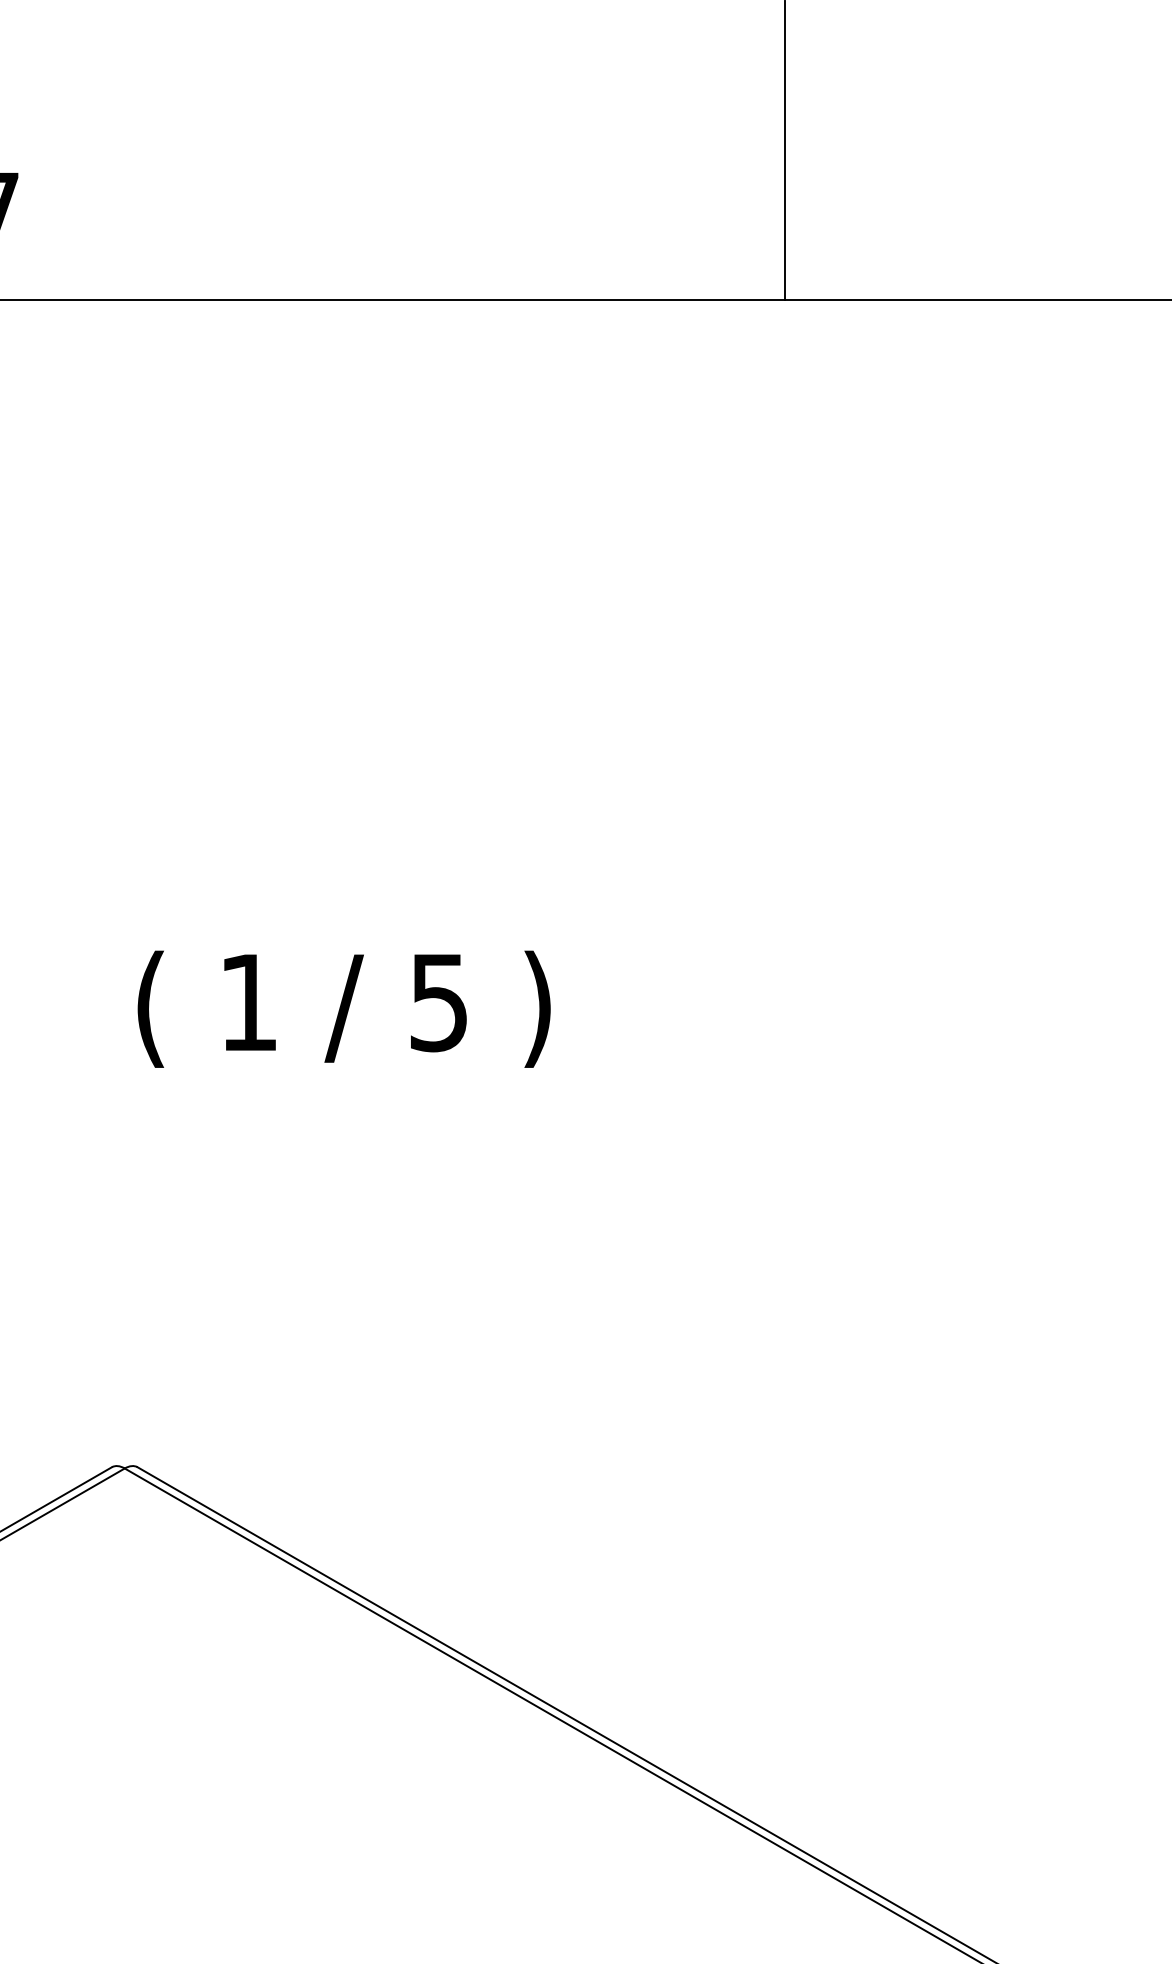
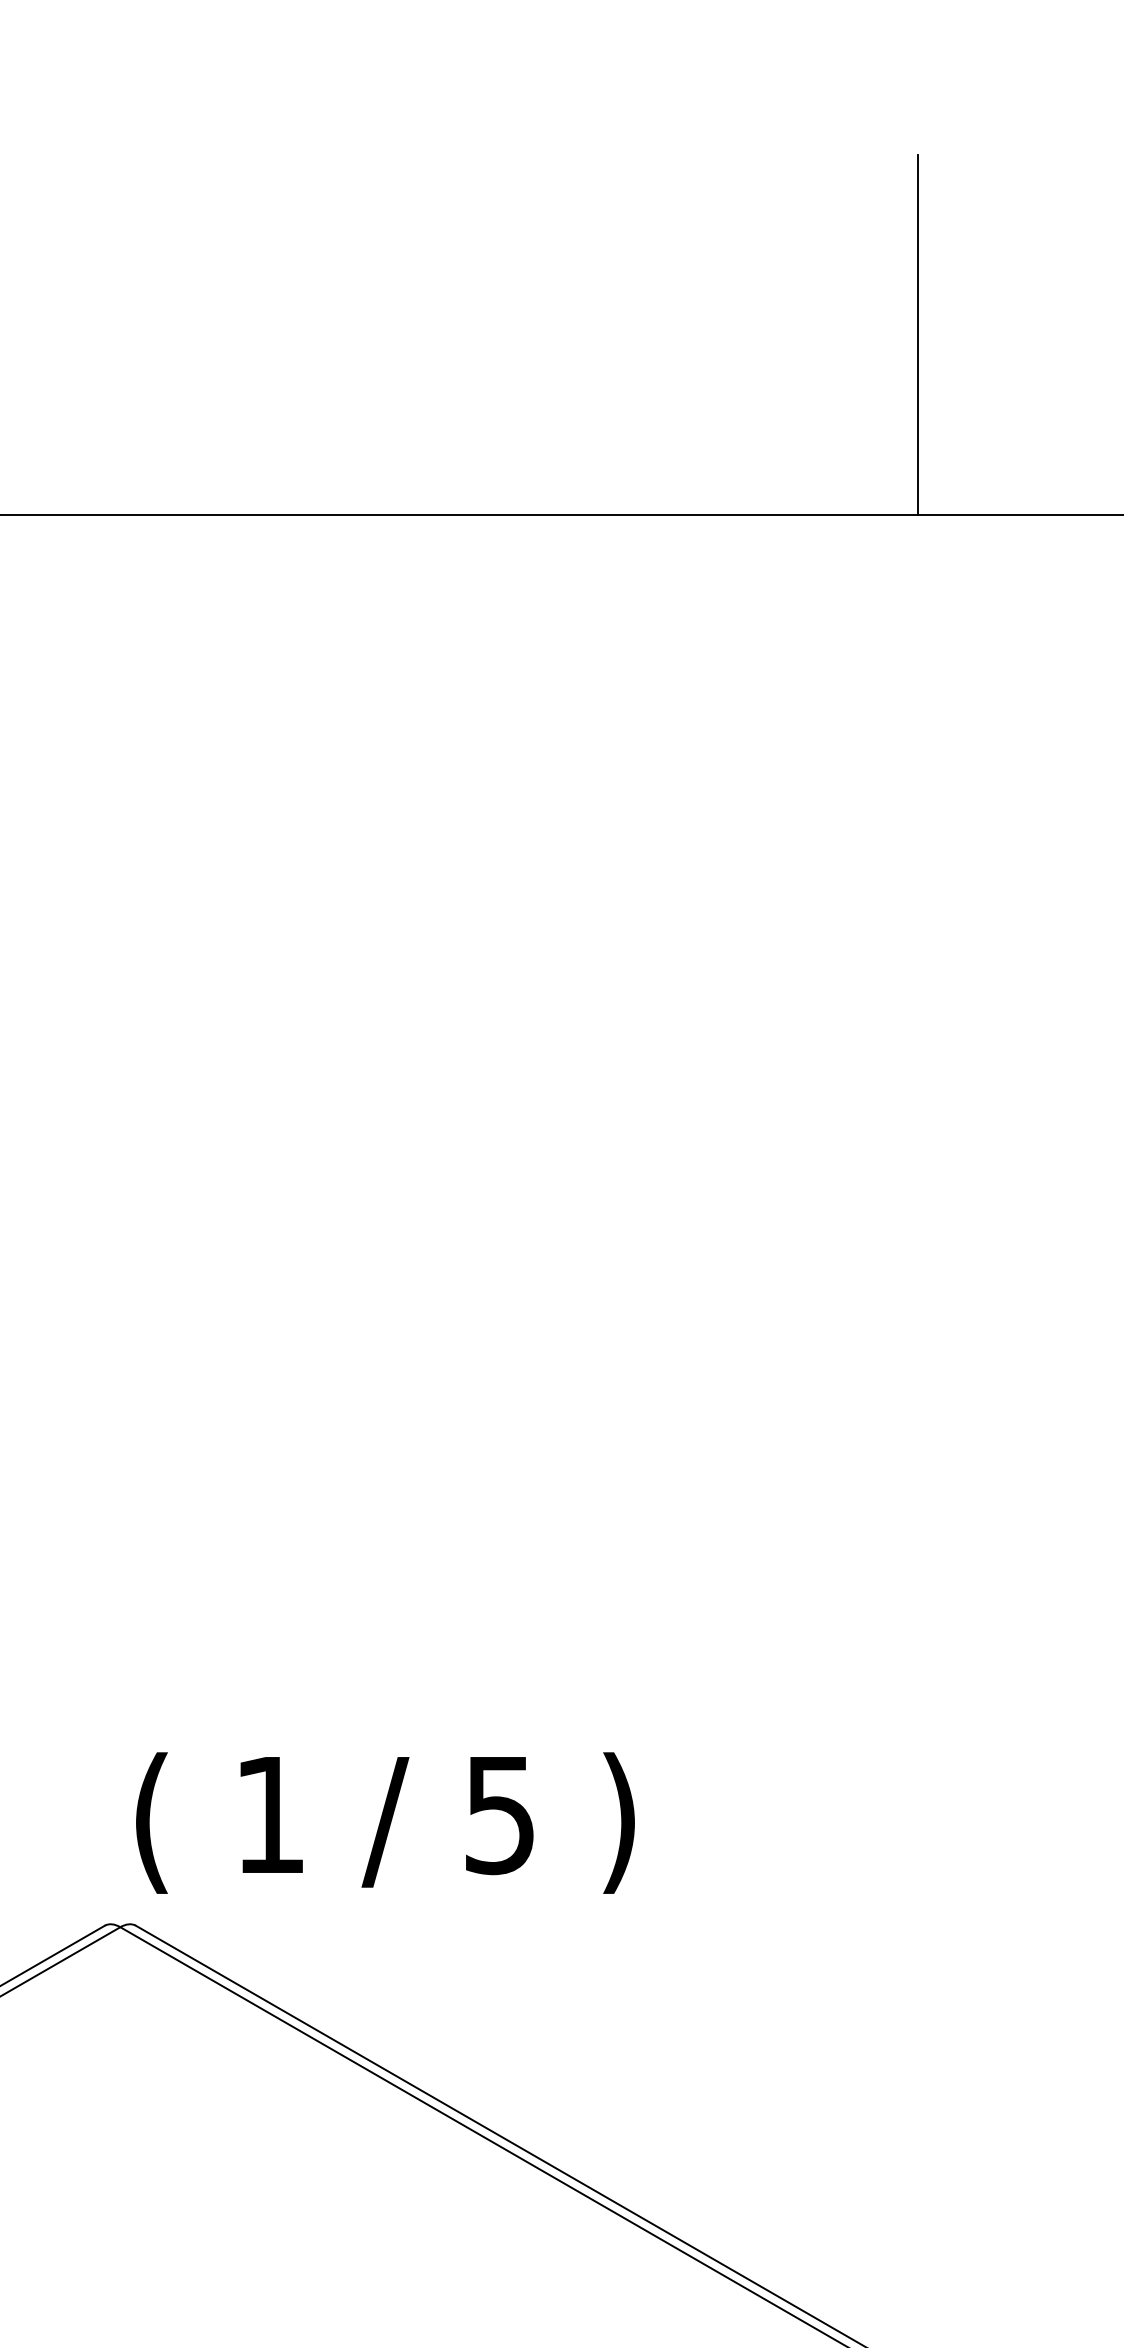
text: (343, 1008) -> (384, 1822), moved

